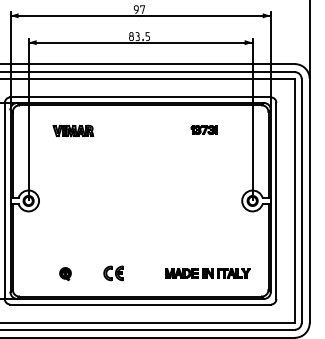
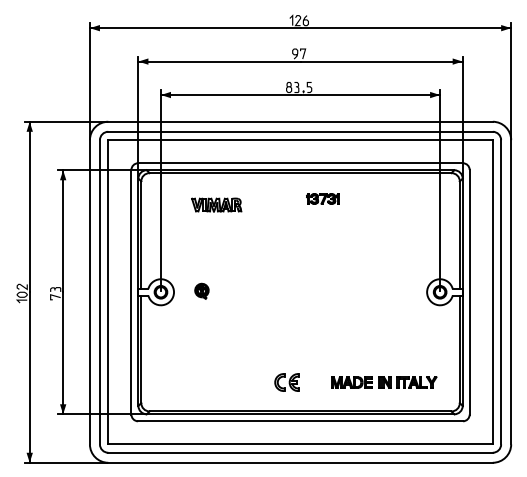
part: (204, 129) -> (322, 198), moved
part: (65, 273) -> (201, 290), moved
part: (113, 273) -> (286, 382), moved

